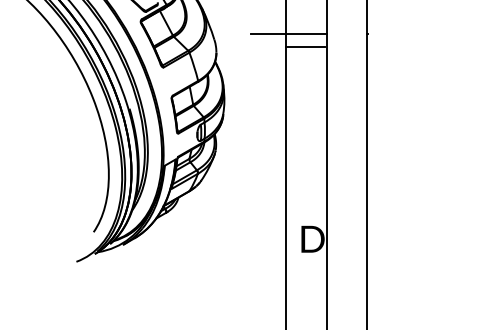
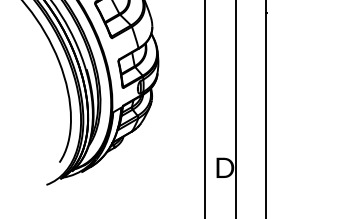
line: (288, 34) -> (206, 13), removed
line: (305, 47) -> (219, 22), removed

